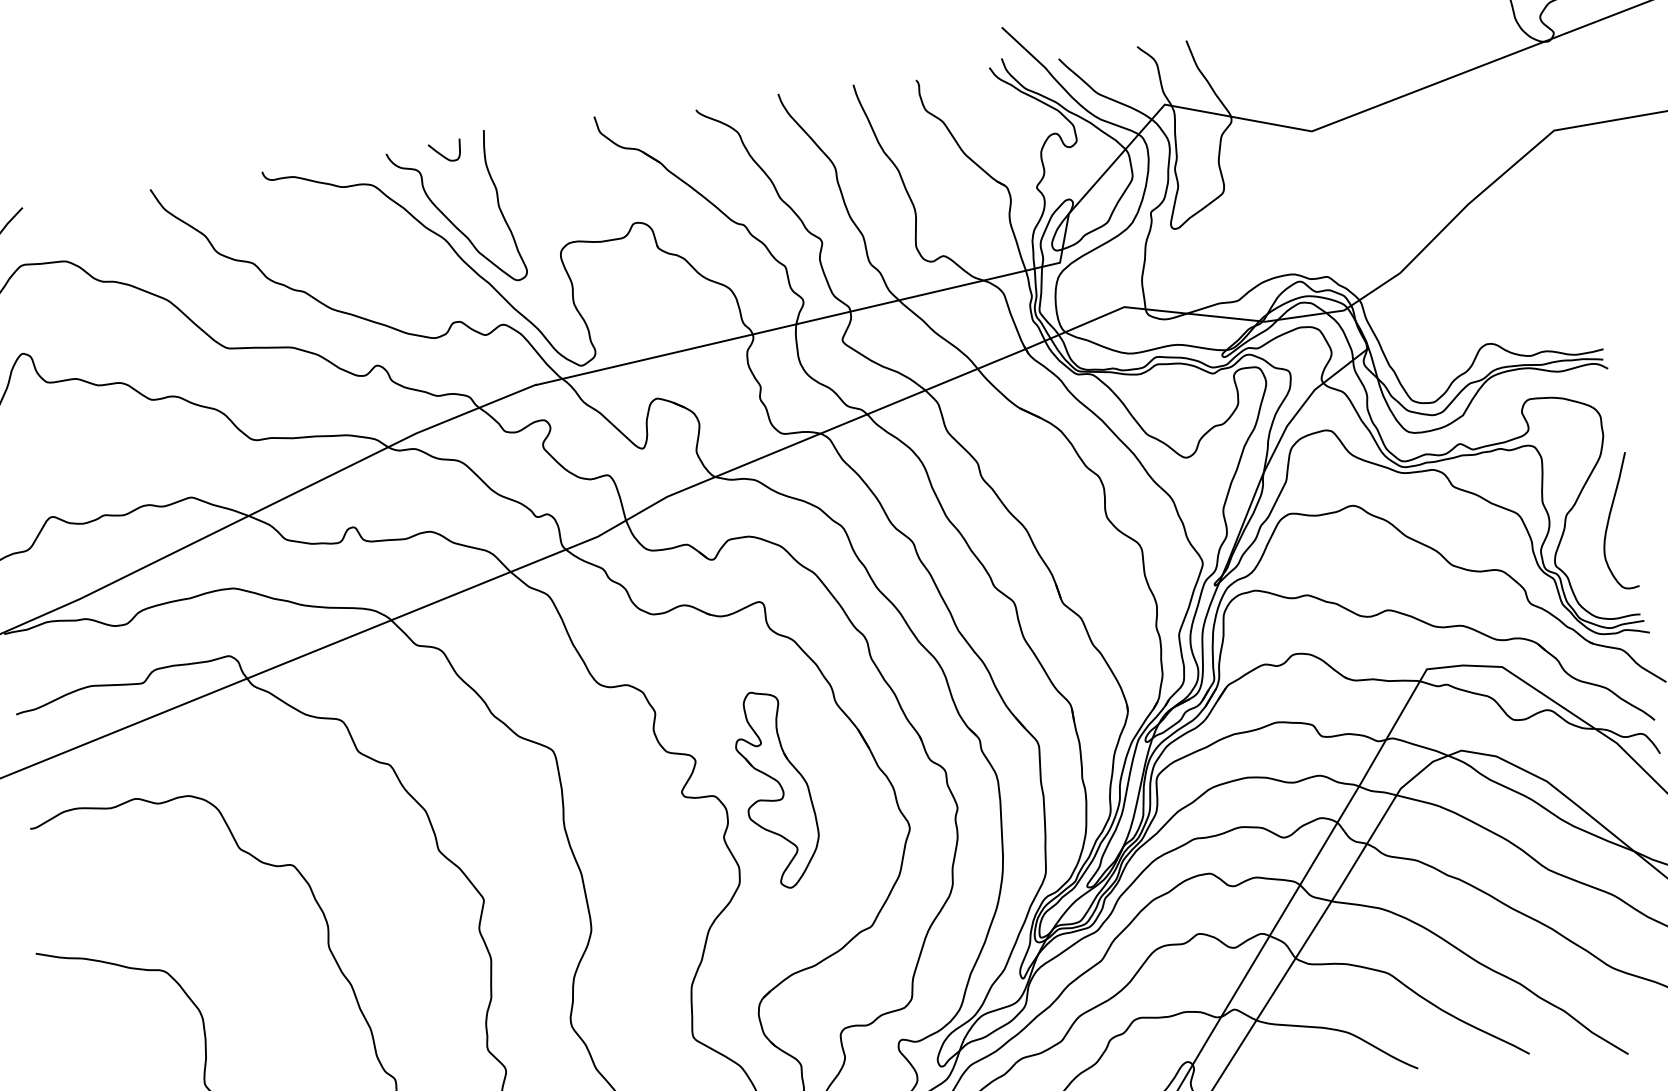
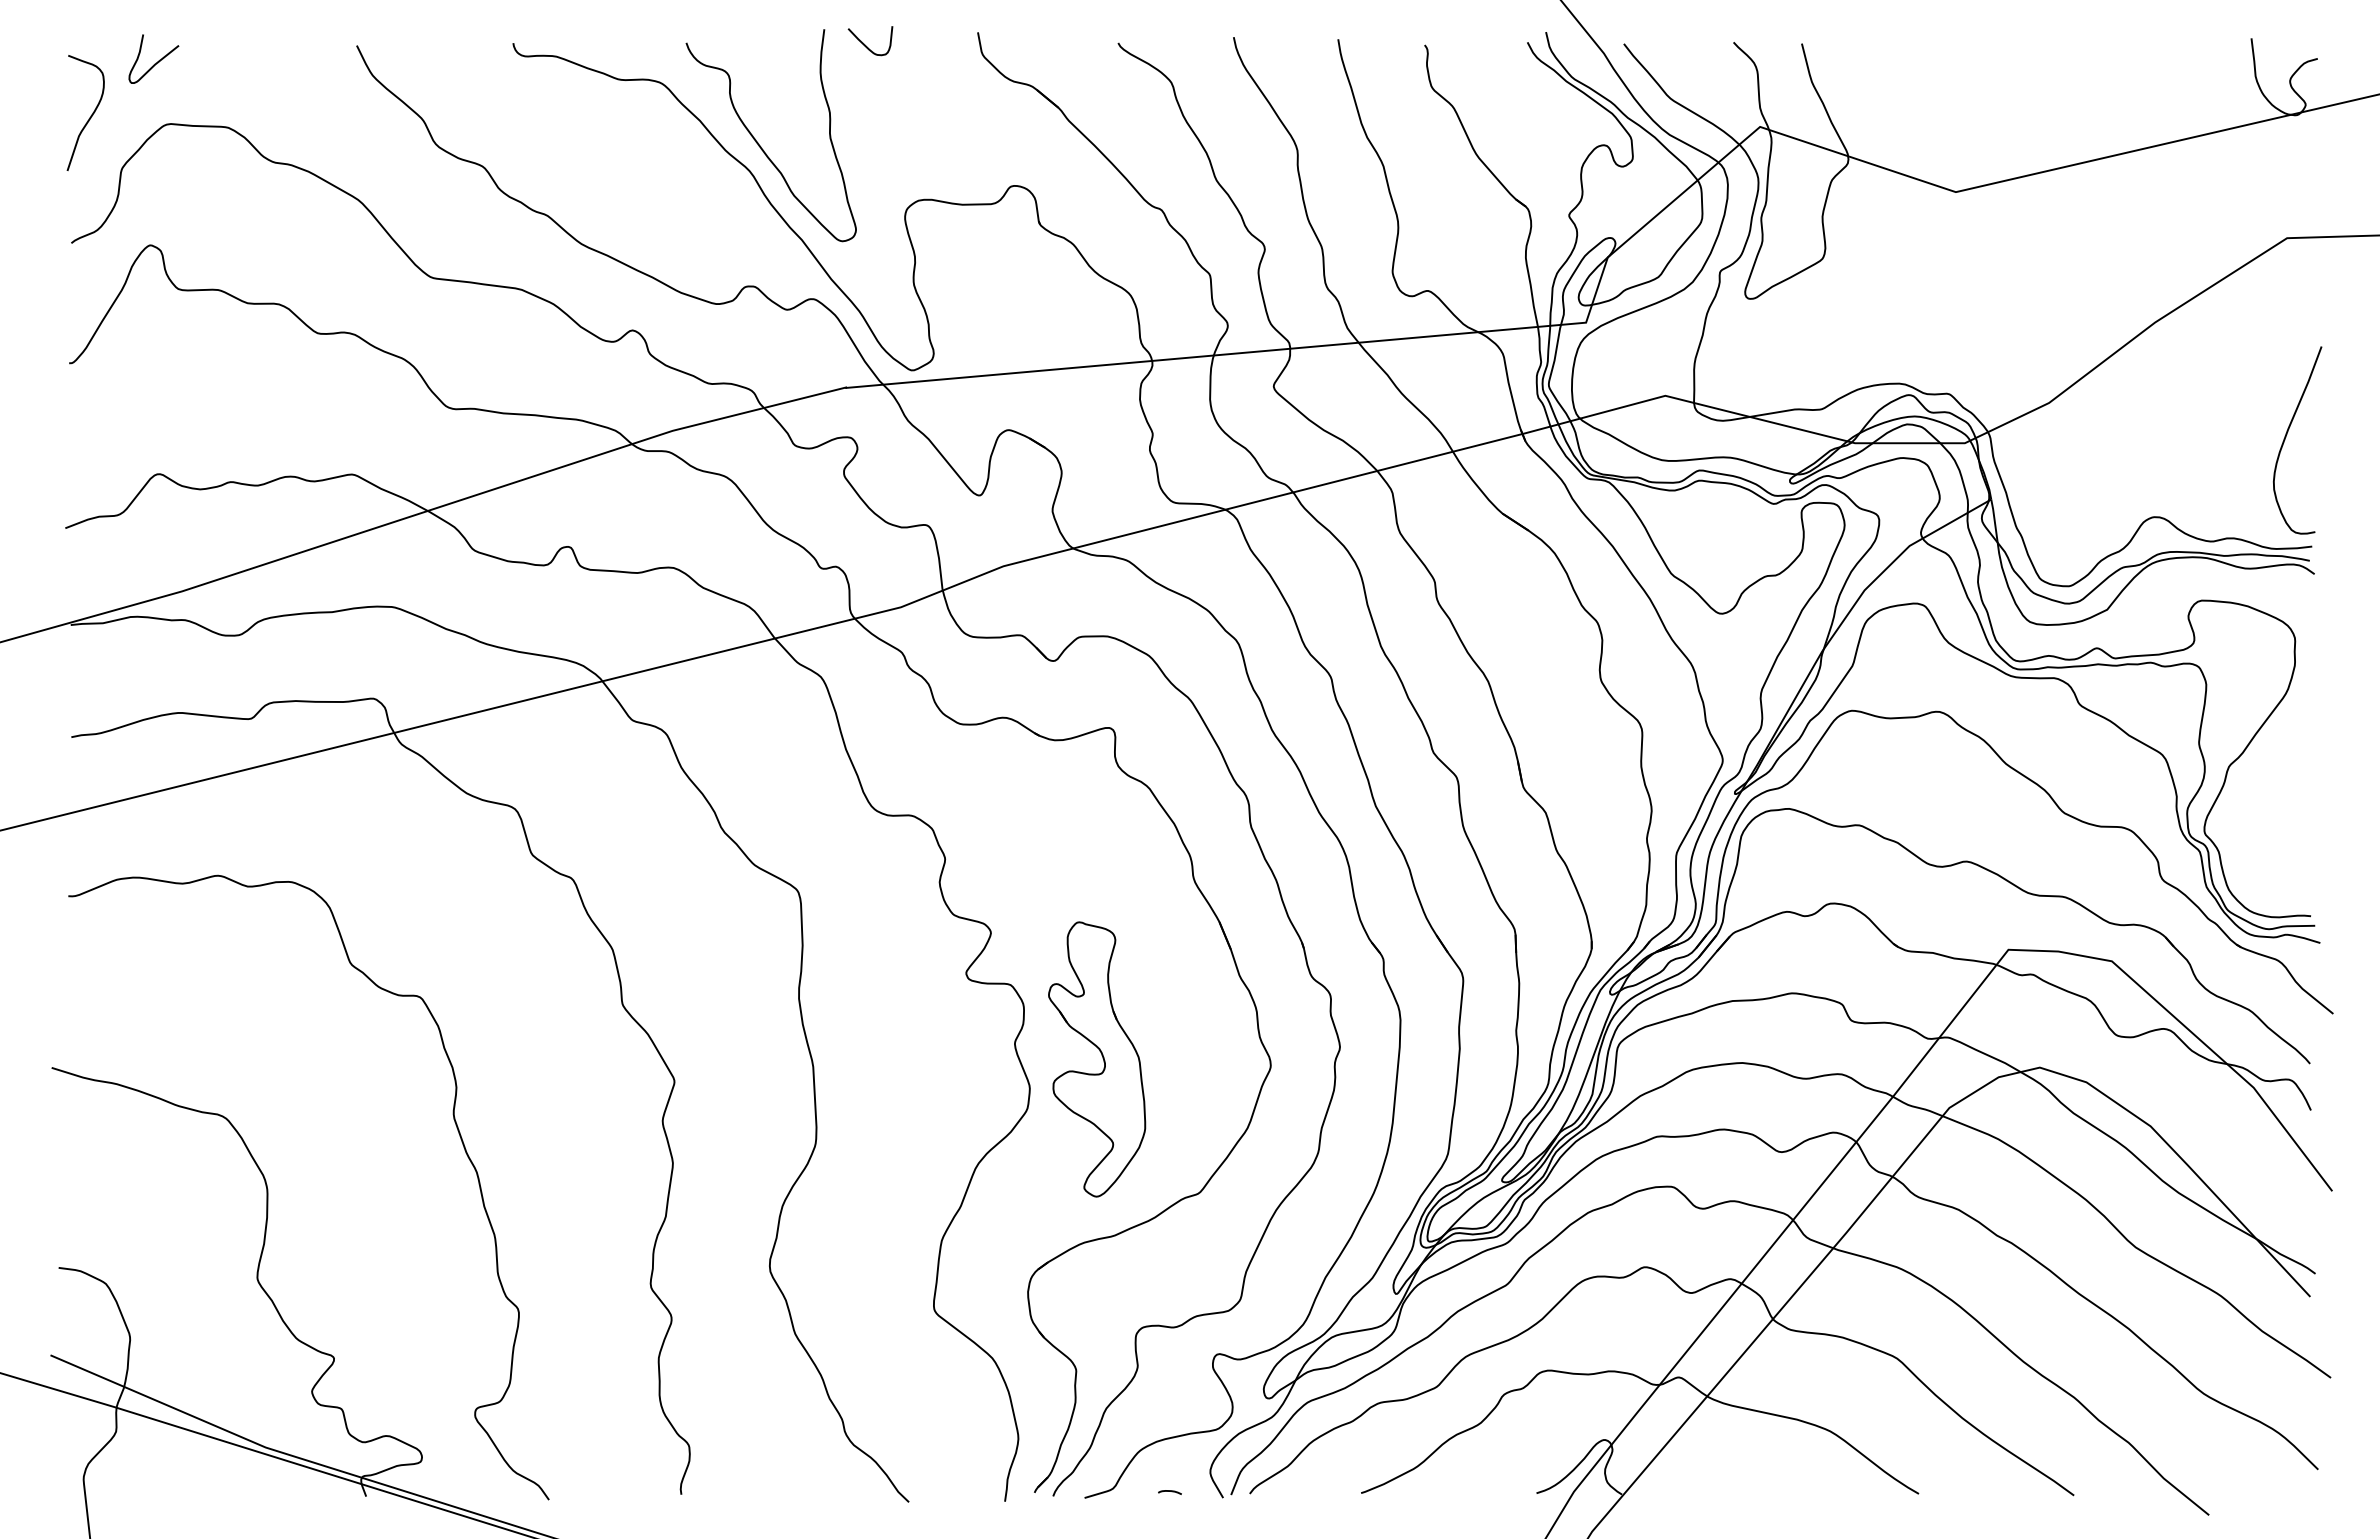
curve: (442, 155) -> (866, 45), moved
curve: (1609, 520) -> (2286, 437), moved
part: (777, 789) -> (1097, 1059), moved

